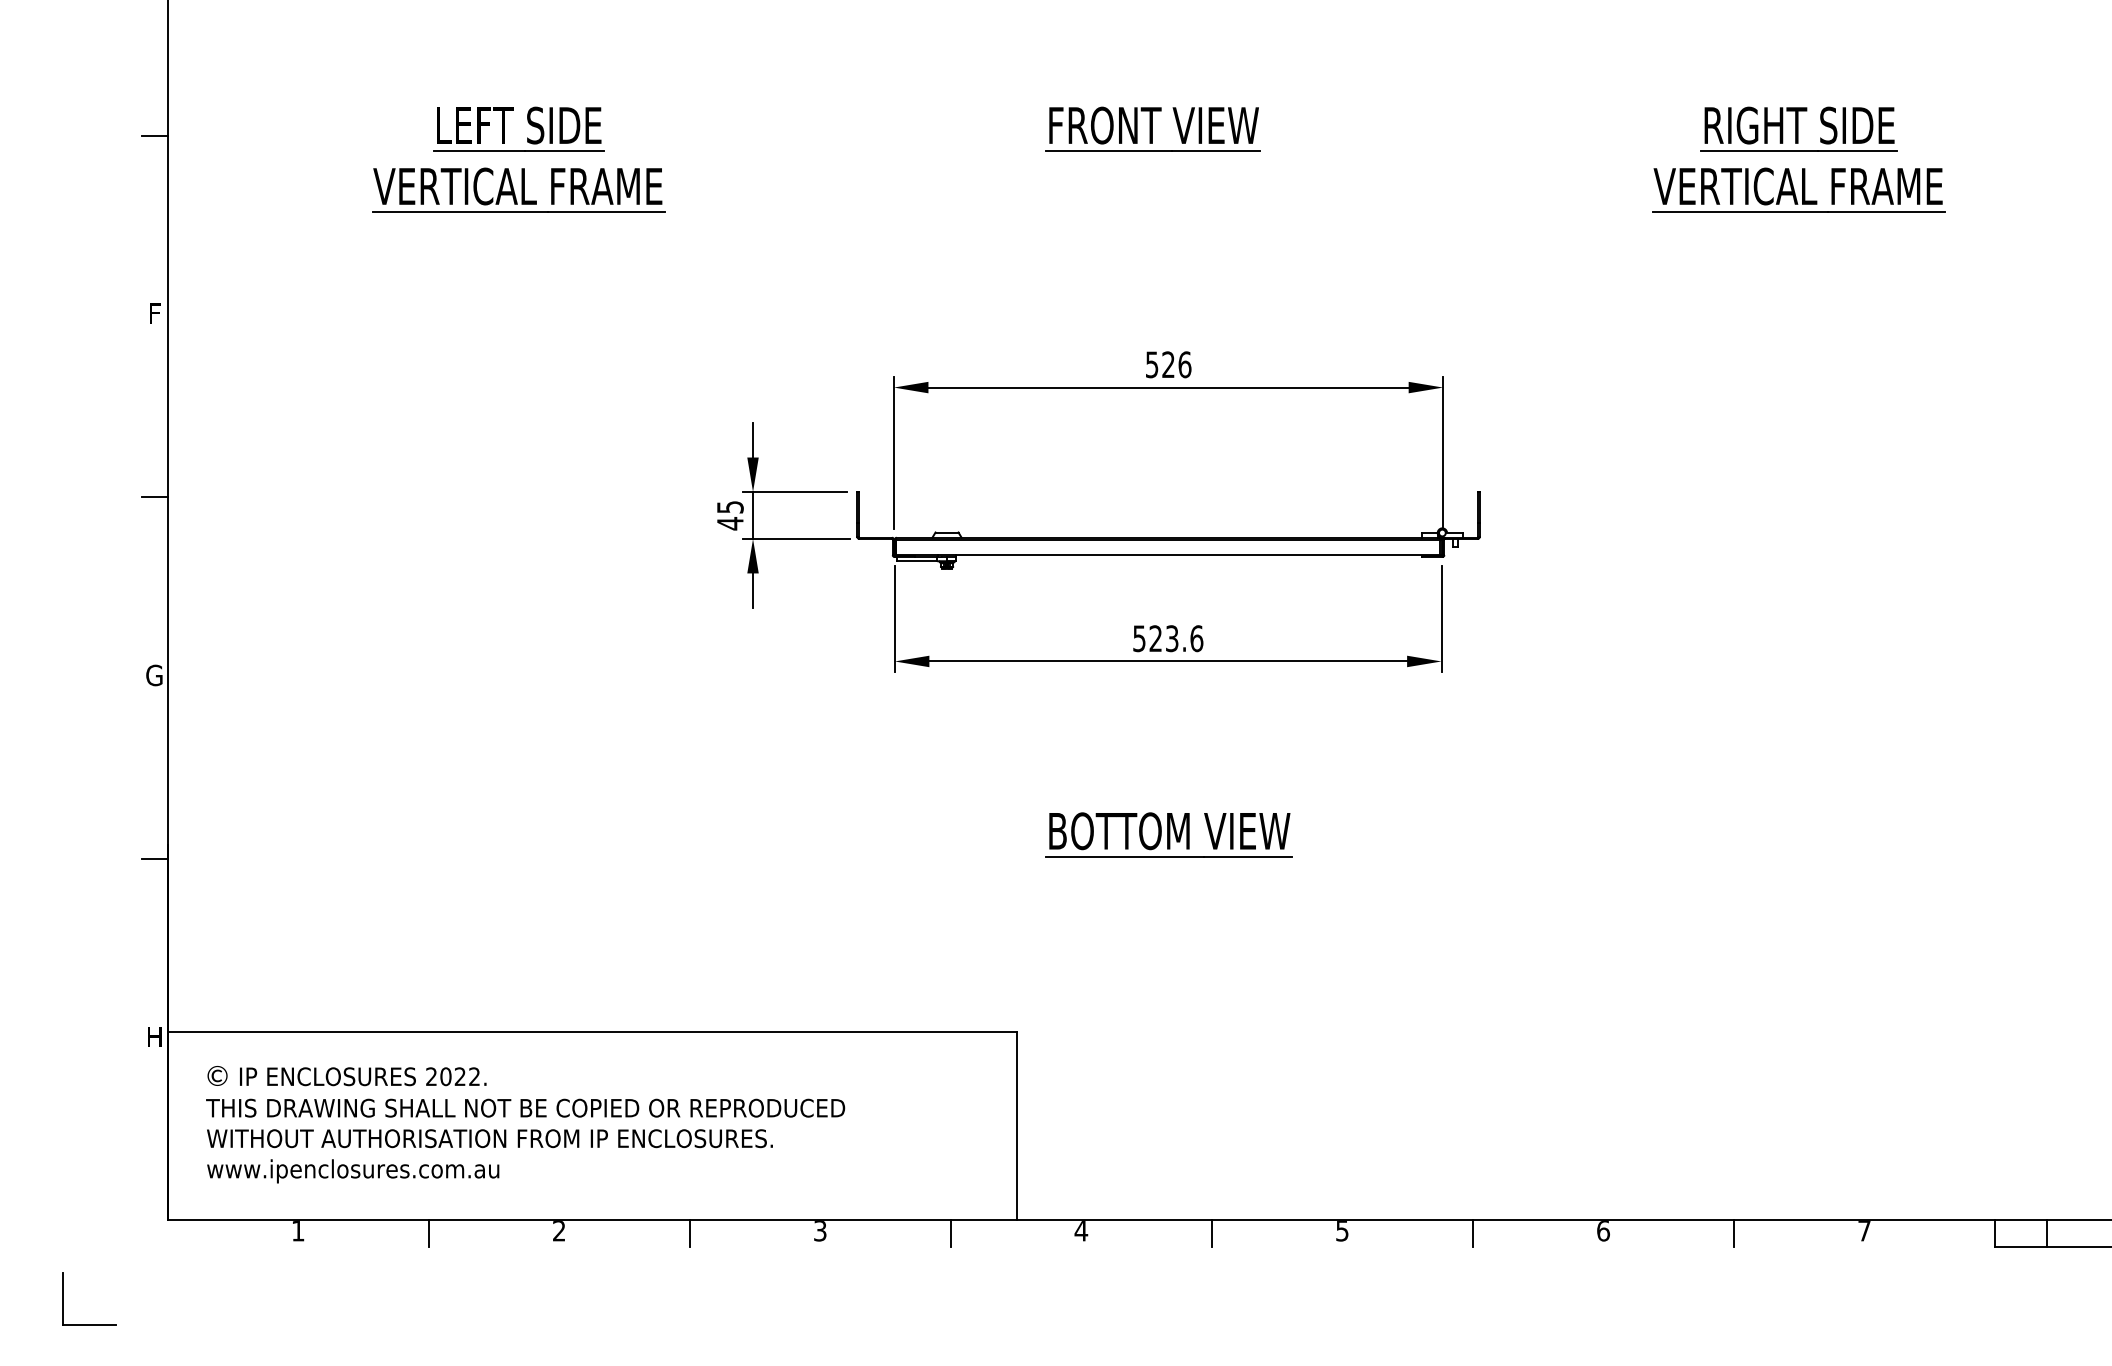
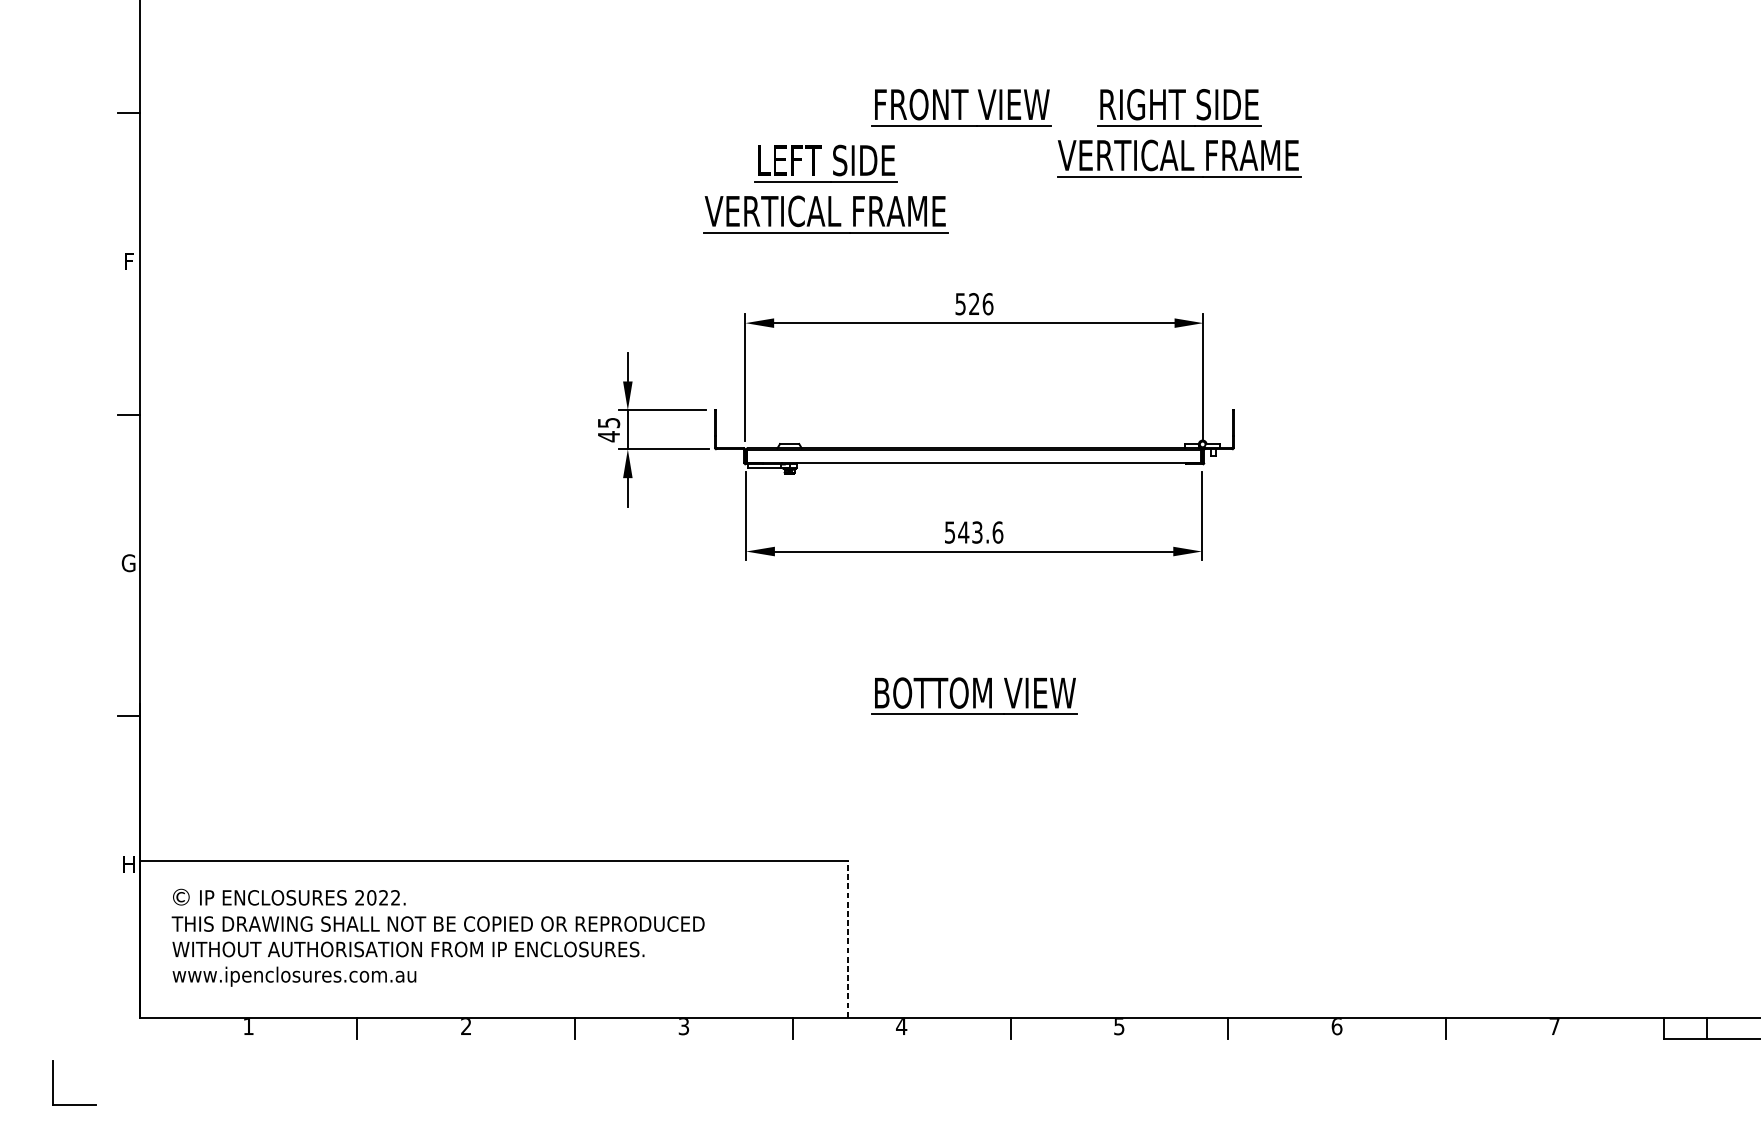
part: (518, 151) -> (825, 182), moved
part: (1798, 151) -> (1178, 126), moved
text: (1155, 638) -> (963, 532), 523.6 -> 543.6
line: (1016, 1126) -> (847, 939), solid -> dashed

